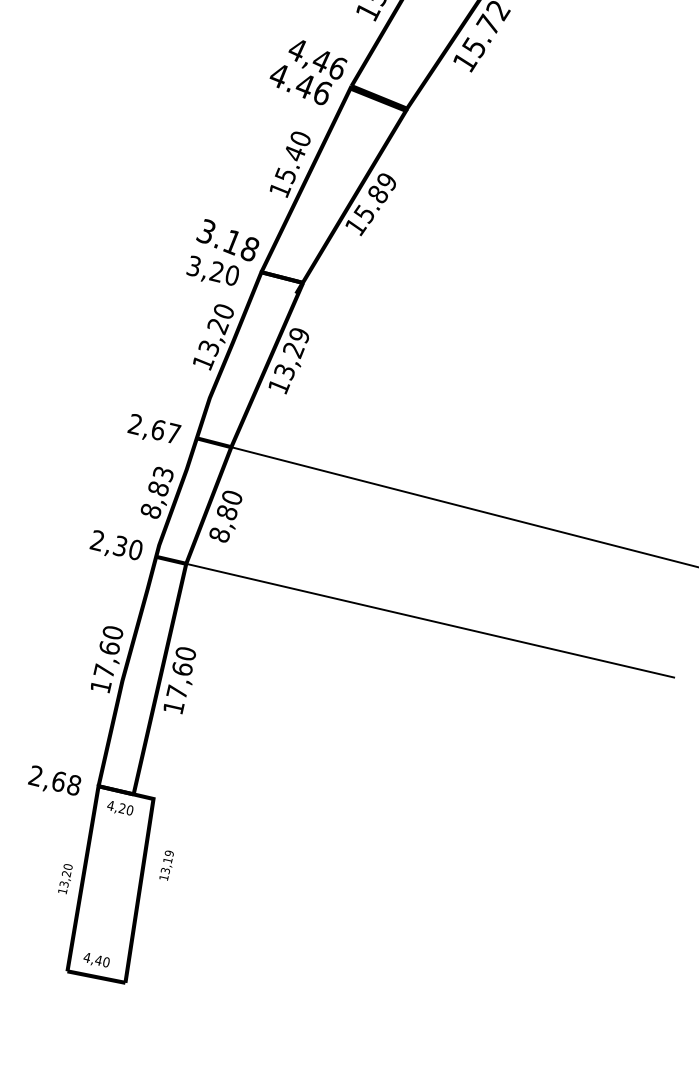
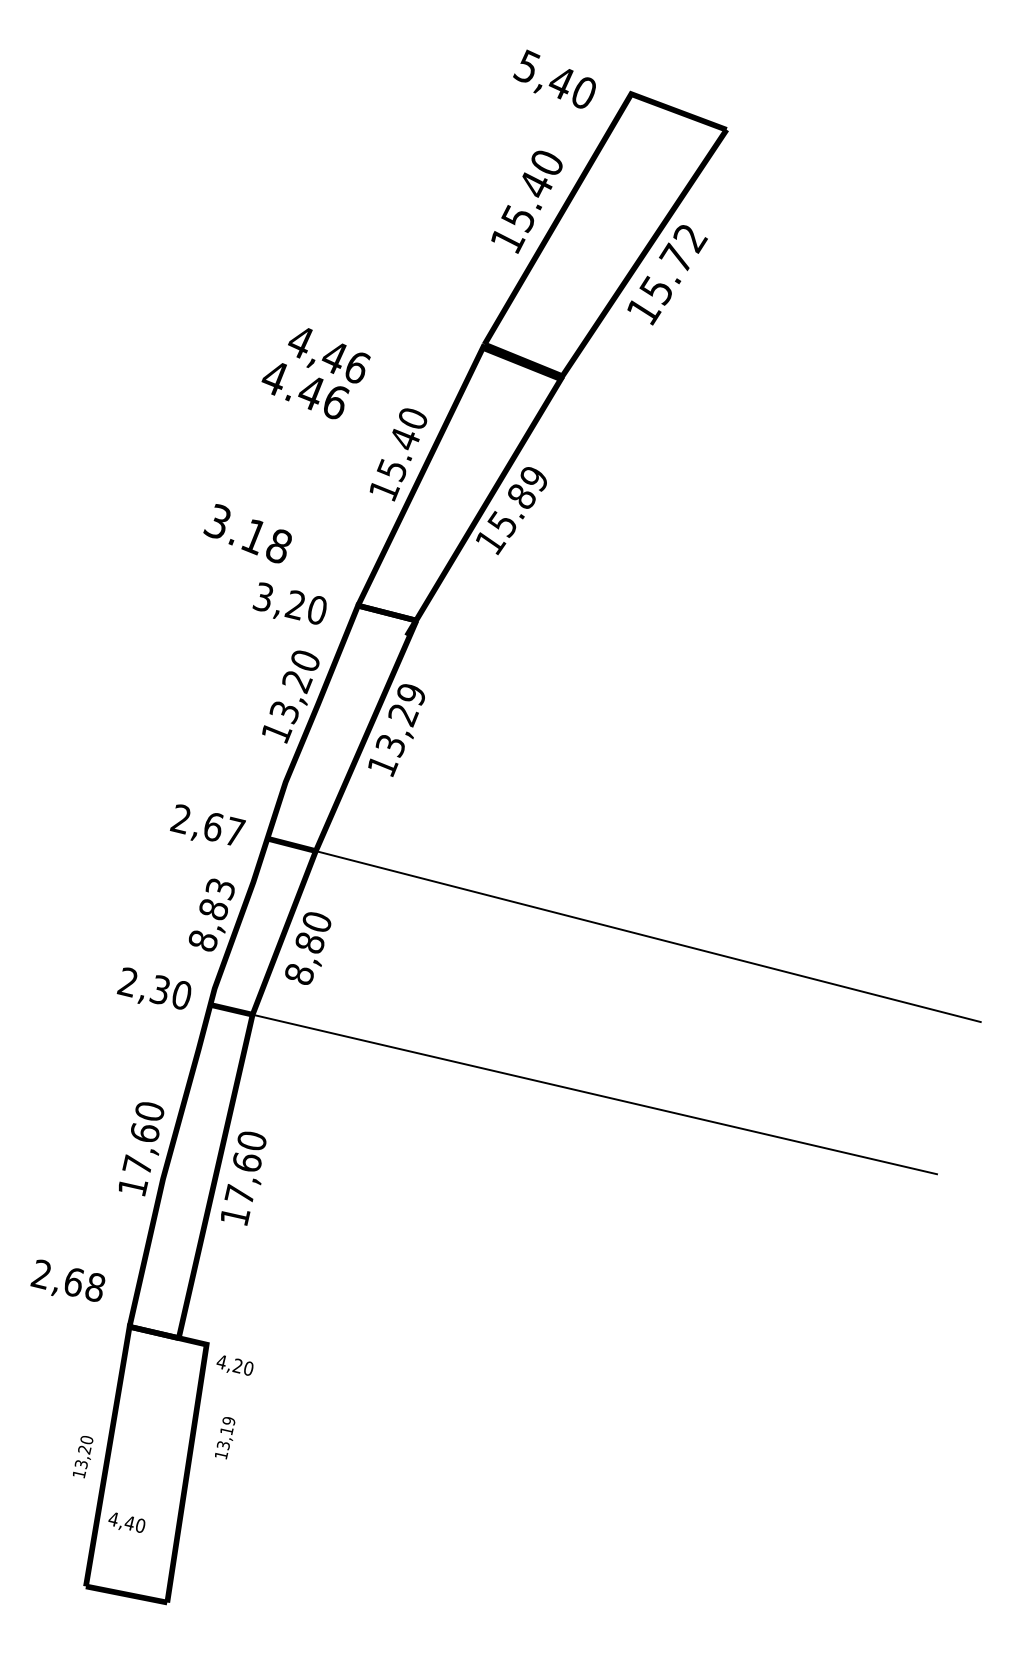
text: (308, 72) -> (315, 373), moved
text: (227, 240) -> (247, 533), moved
text: (54, 780) -> (67, 1280), moved
text: (119, 808) -> (234, 1365), moved
text: (96, 959) -> (126, 1522), moved

